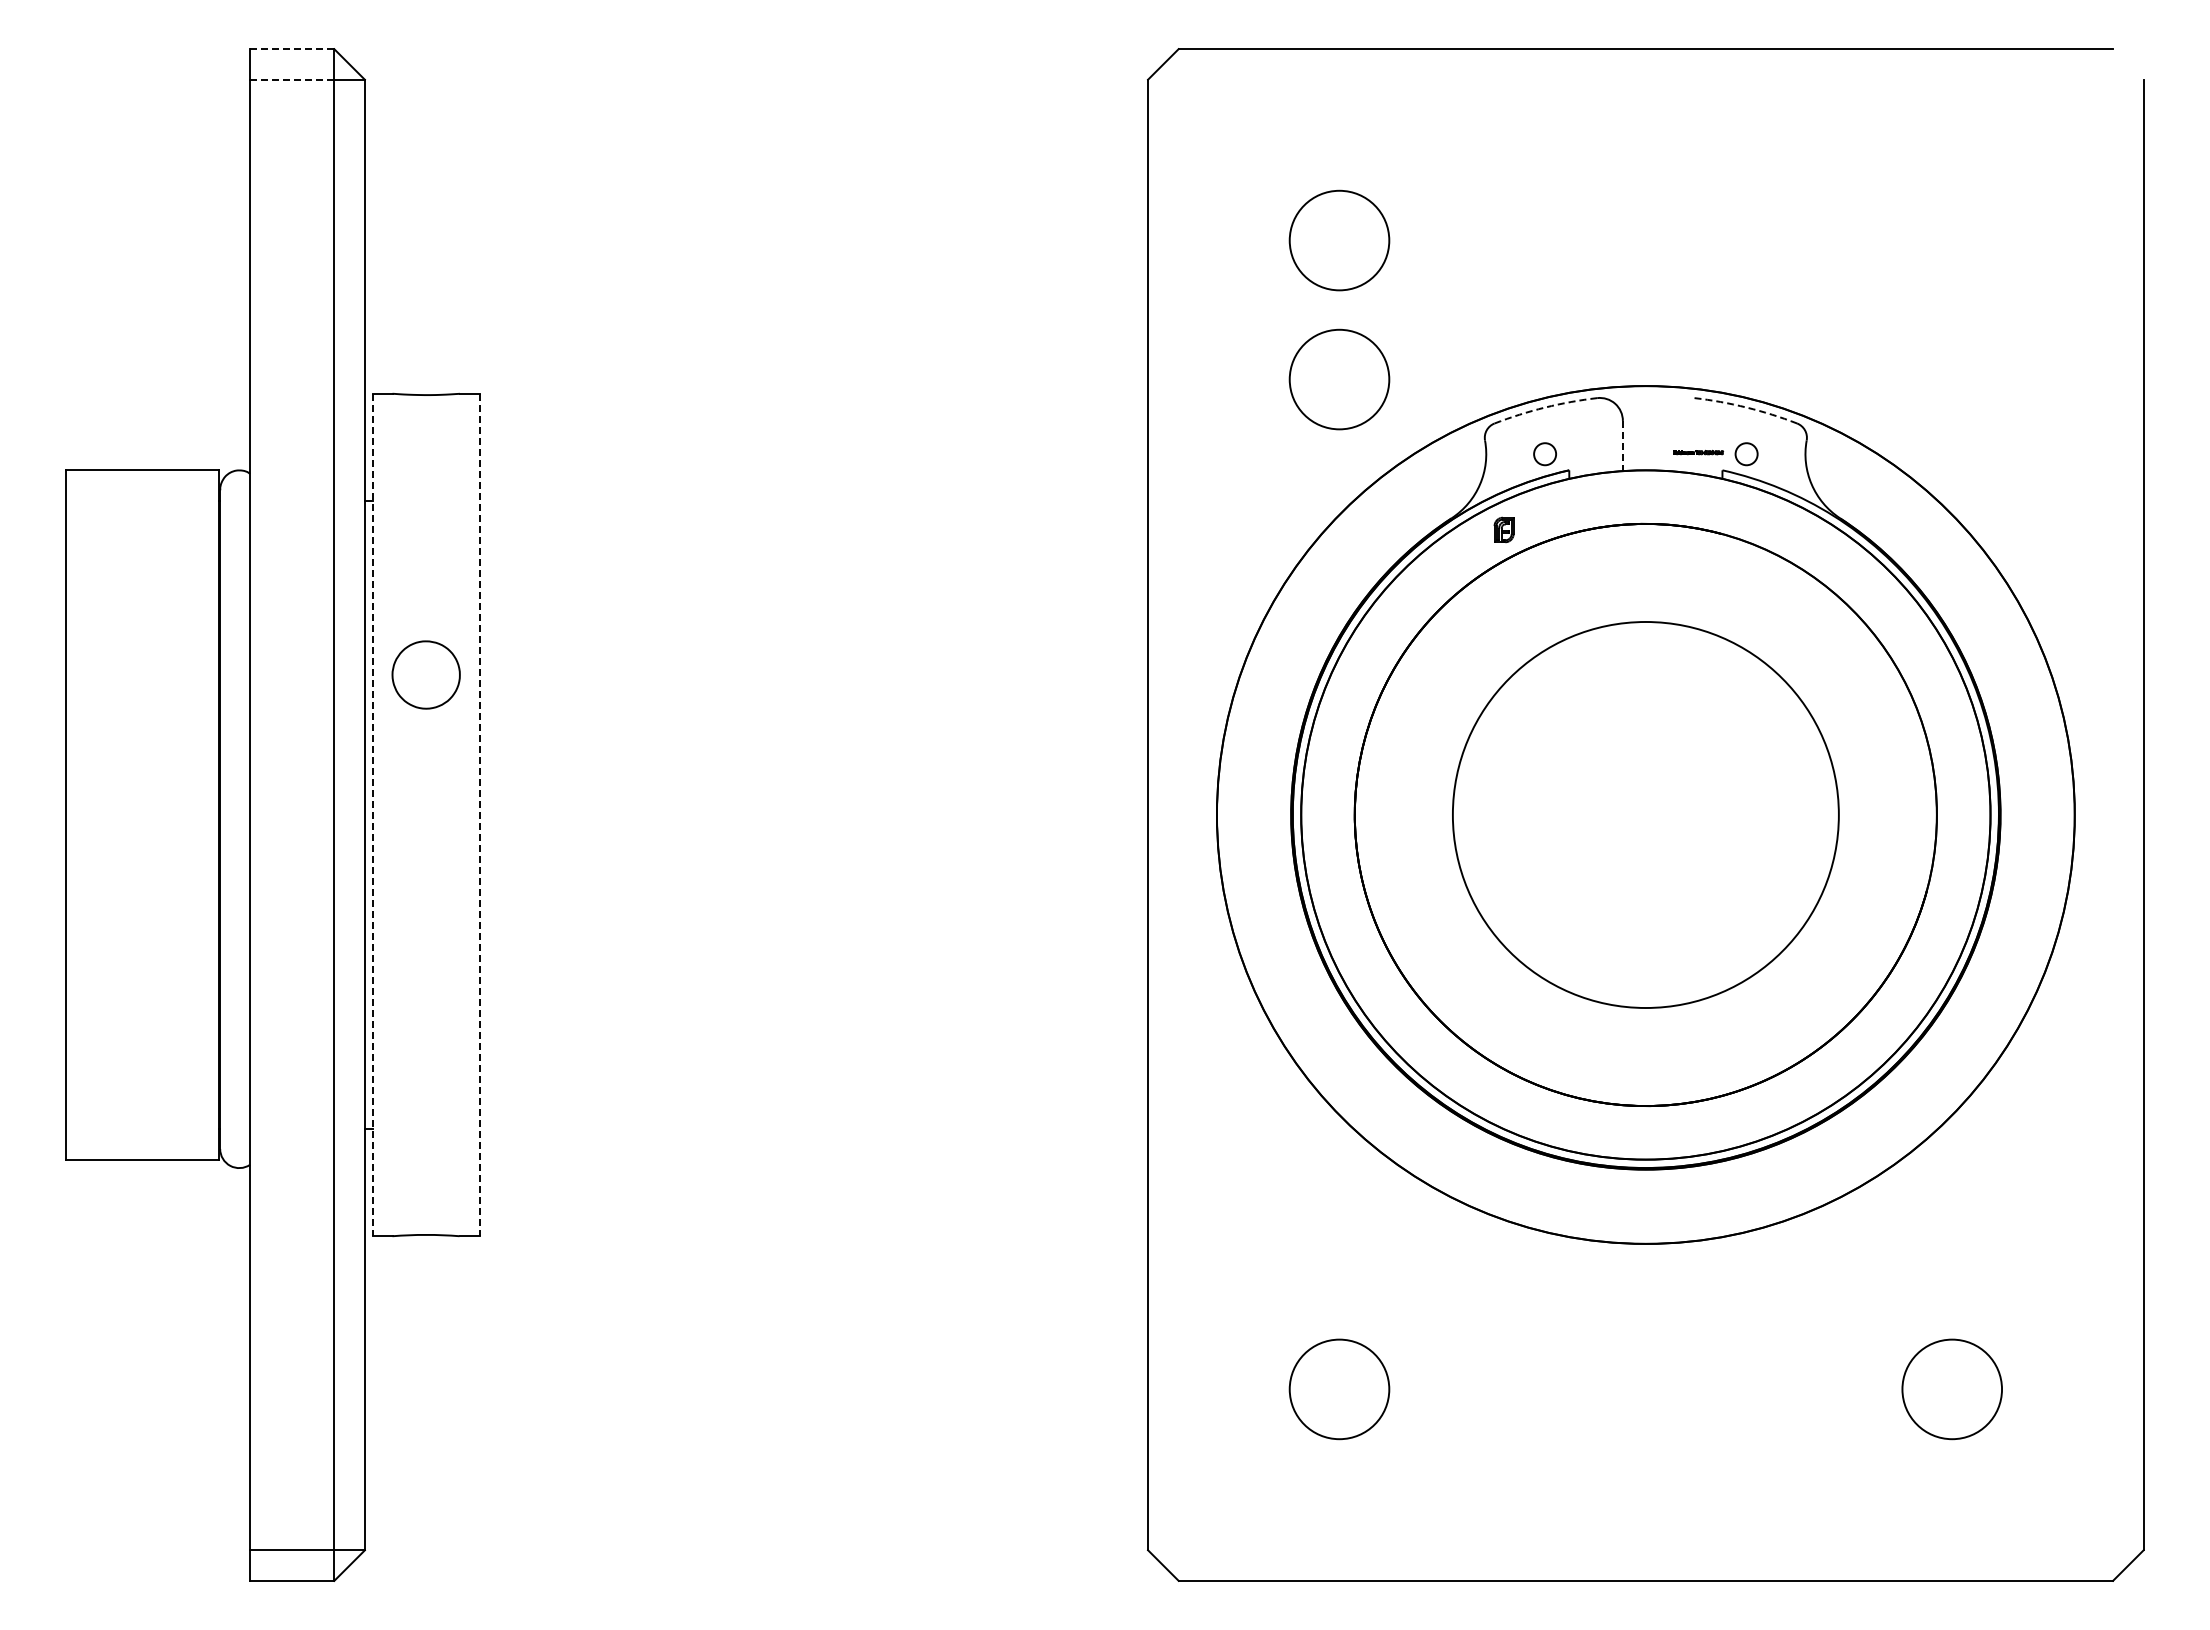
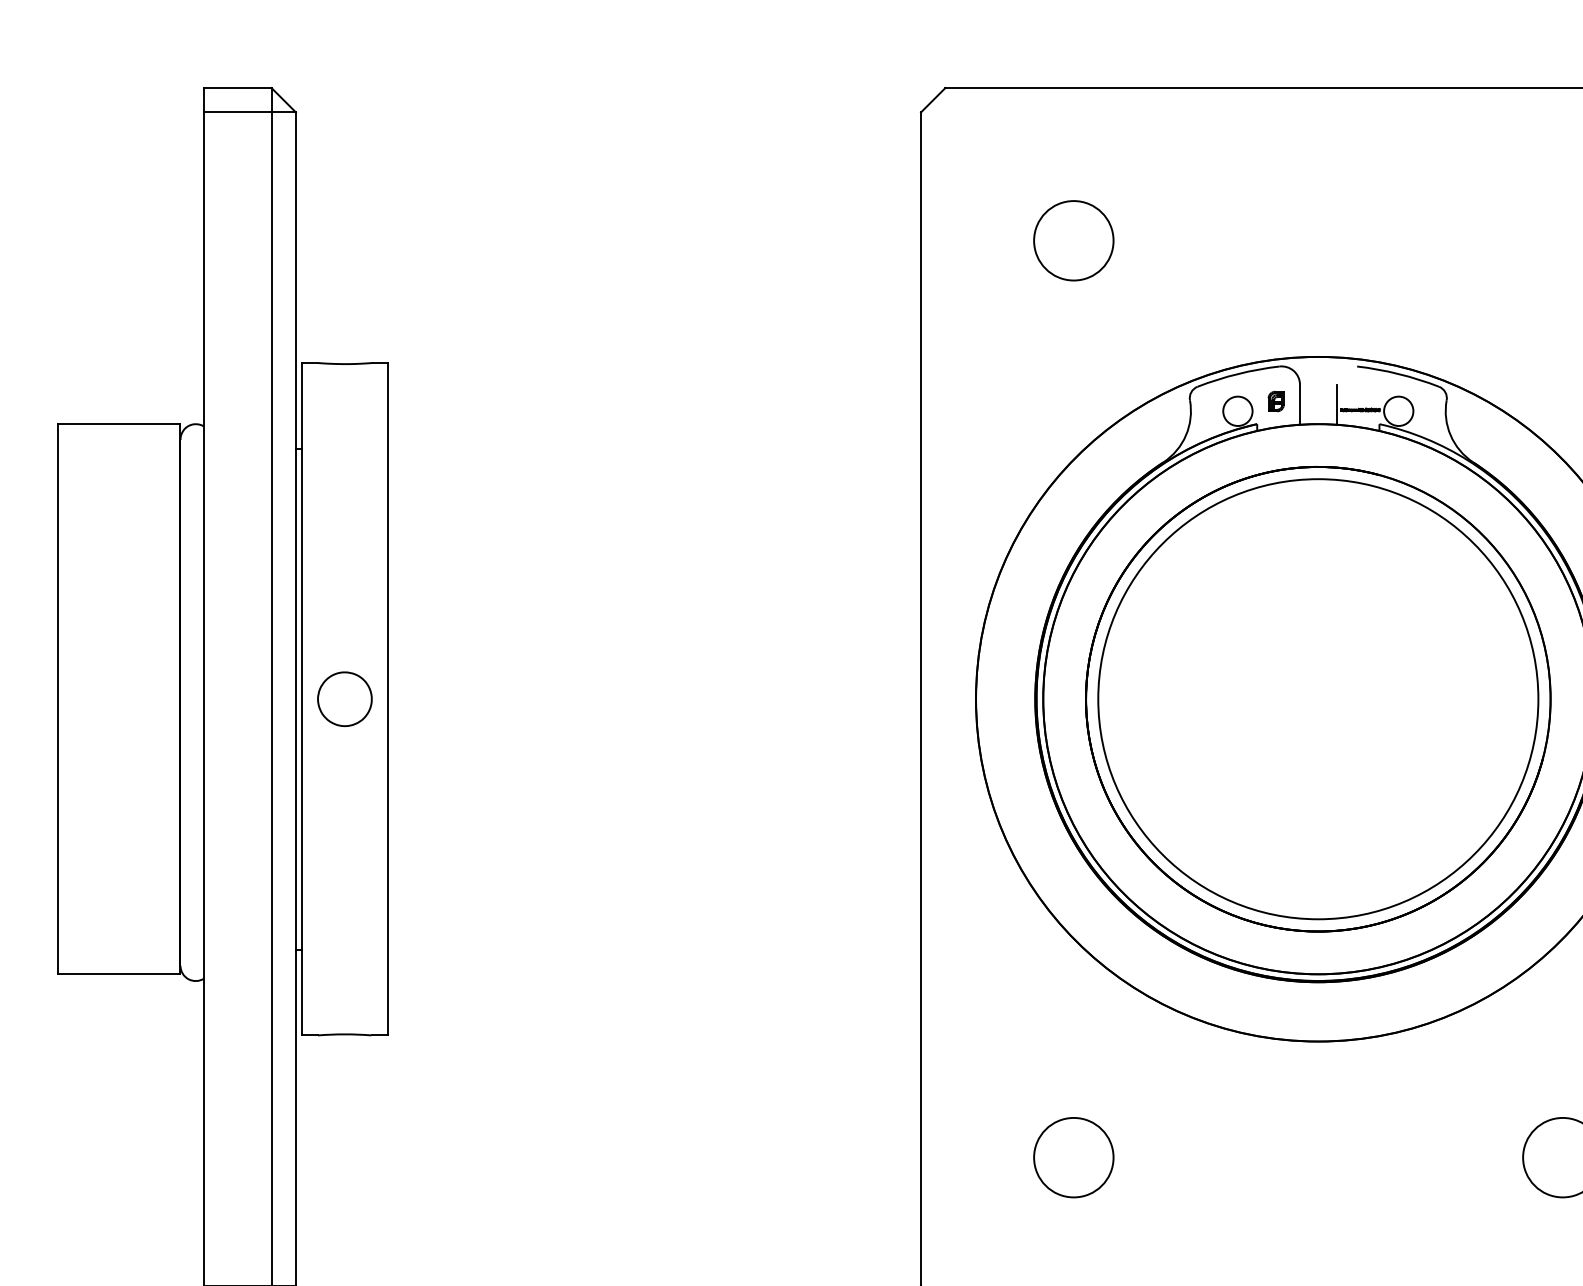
line: (292, 49) -> (238, 88), dashed -> solid
line: (291, 79) -> (237, 112), dashed -> solid
circle: (1339, 379) -> (1073, 351), removed
arc: (1545, 407) -> (1238, 374), dashed -> solid
arc: (1746, 407) -> (1398, 374), dashed -> solid
line: (1668, 445) -> (1336, 404), added
line: (1622, 446) -> (1299, 405), dashed -> solid
circle: (1544, 453) -> (1237, 410), size x1.67
circle: (1746, 453) -> (1398, 410), size x1.67
part: (1503, 529) -> (1275, 401), moved
part: (425, 674) -> (344, 698), moved
circle: (1645, 814) -> (1318, 698), size x1.43
line: (372, 815) -> (302, 699), dashed -> solid
line: (479, 815) -> (387, 699), dashed -> solid

